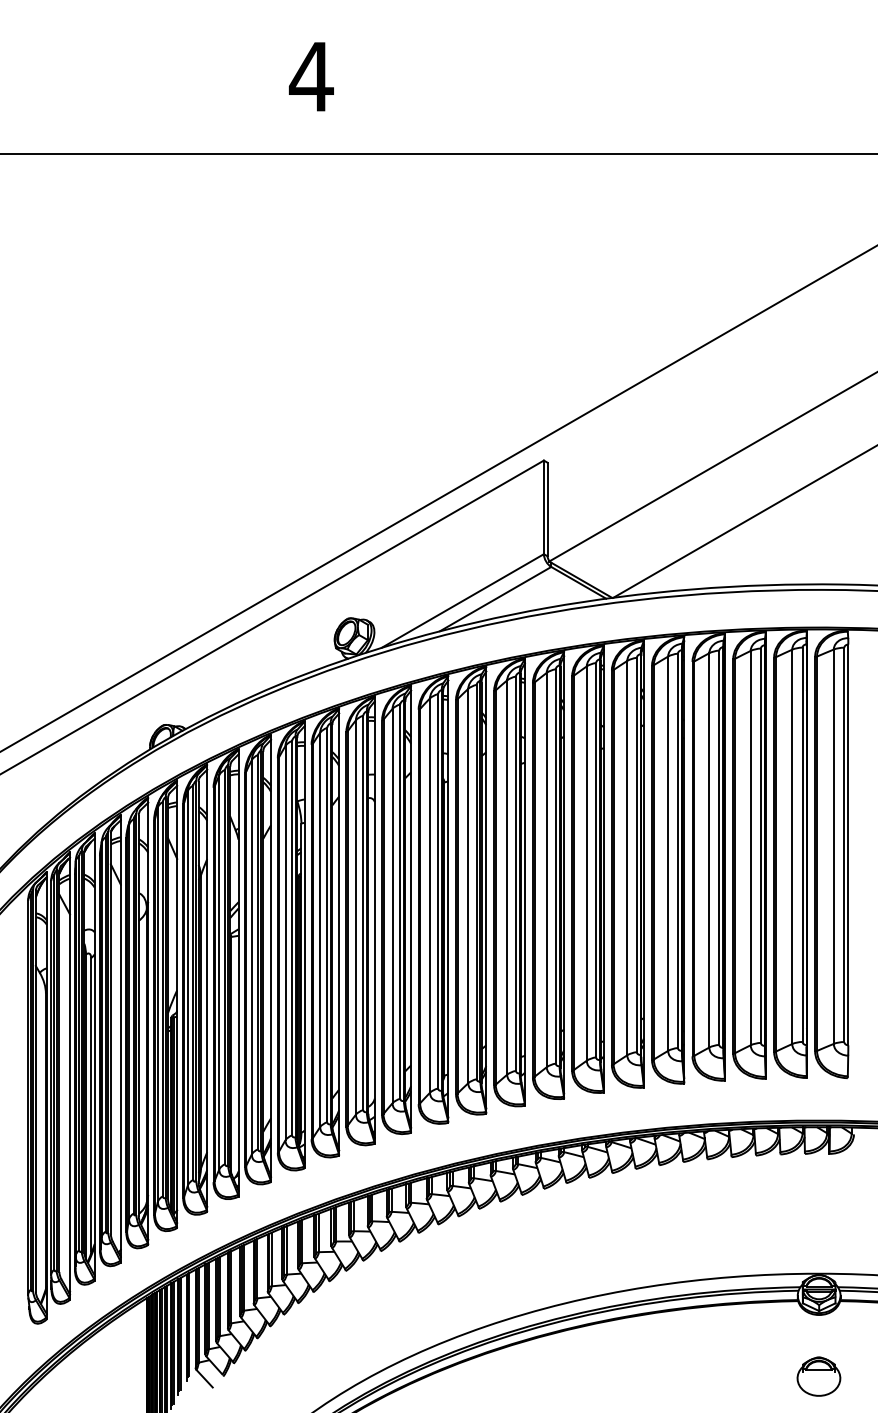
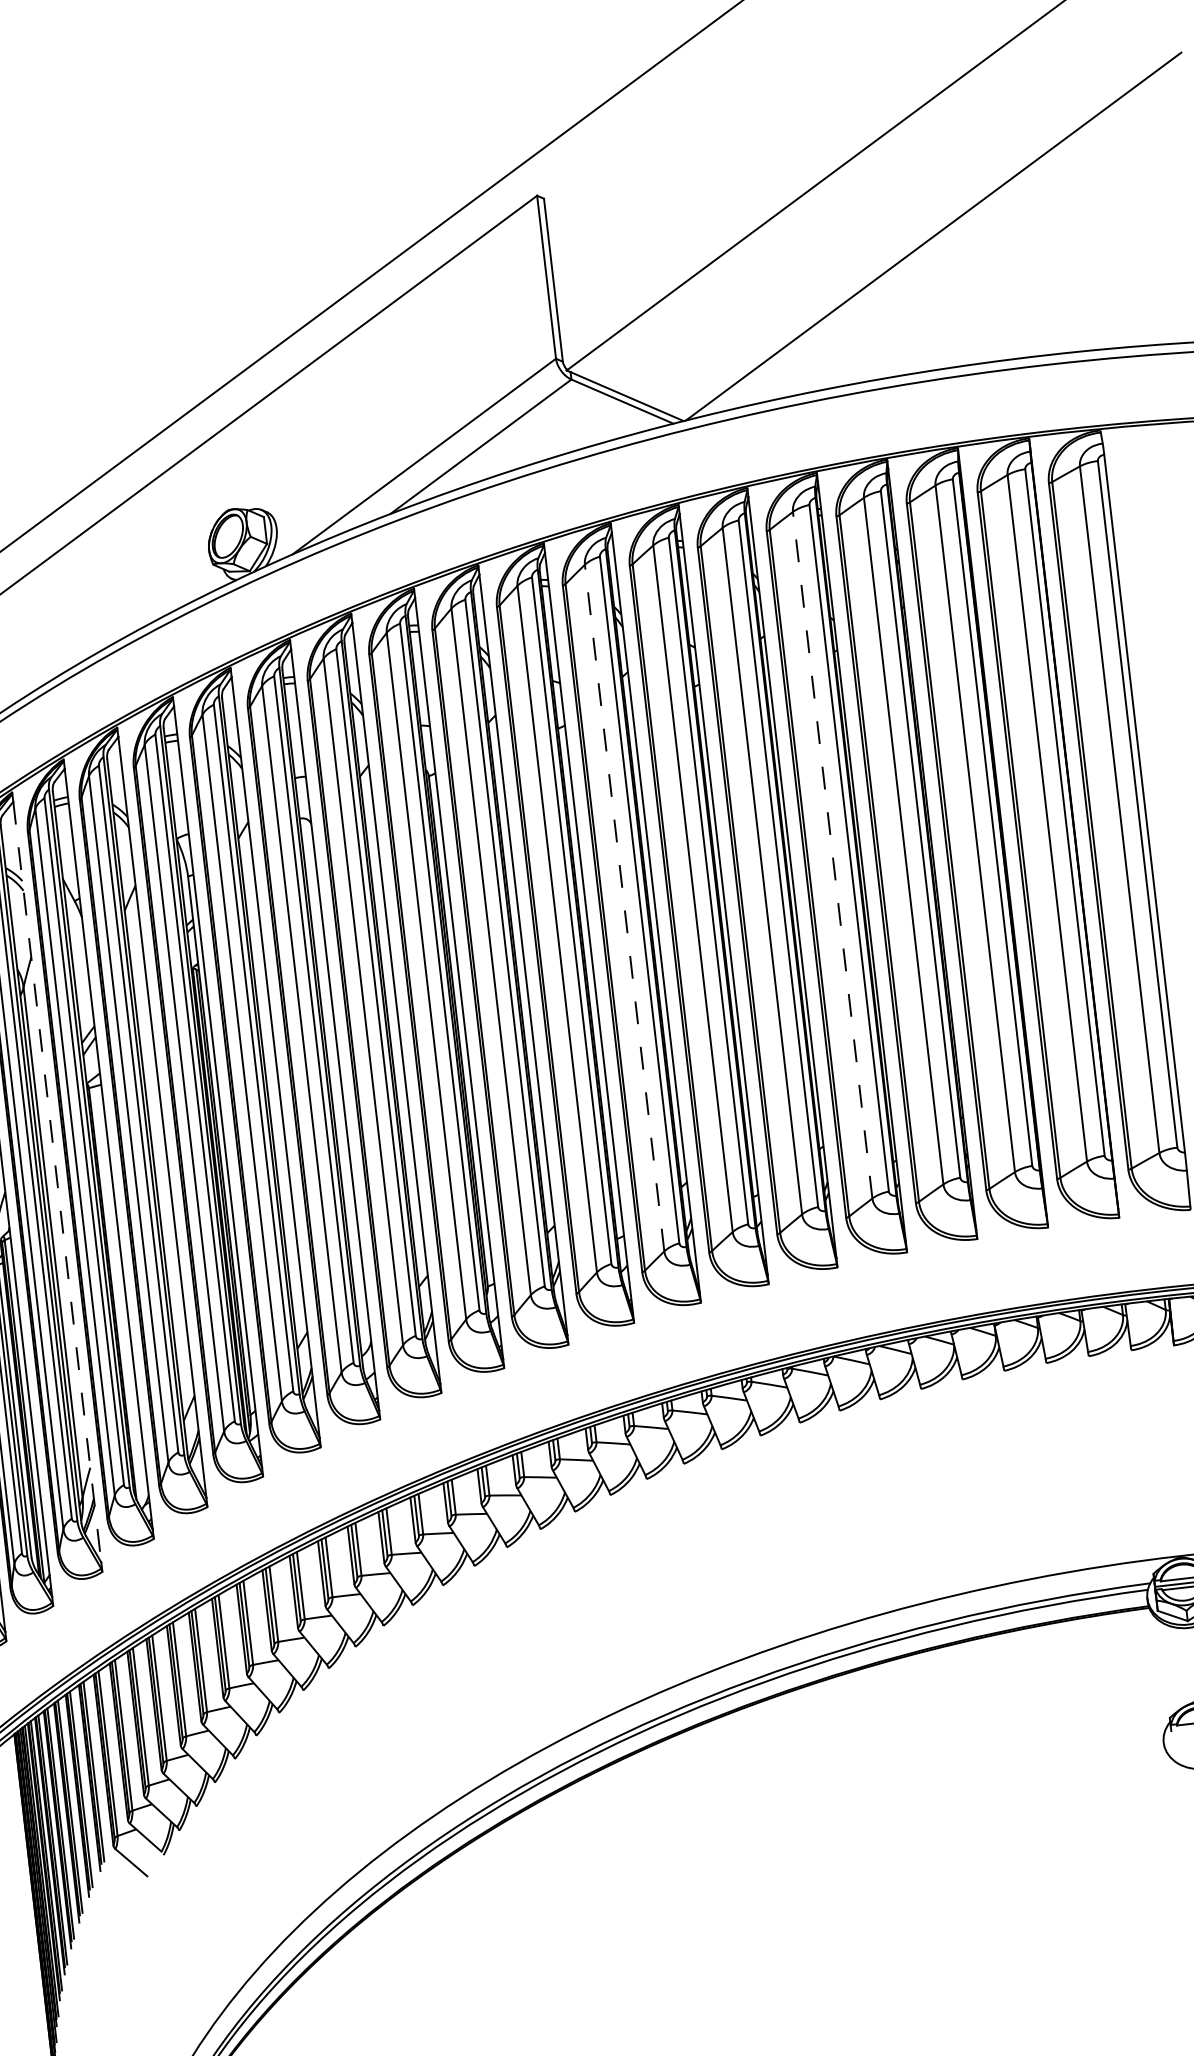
line: (668, 853) -> (833, 854), solid -> dashed
line: (546, 869) -> (624, 907), solid -> dashed
line: (207, 988) -> (57, 1182), solid -> dashed

